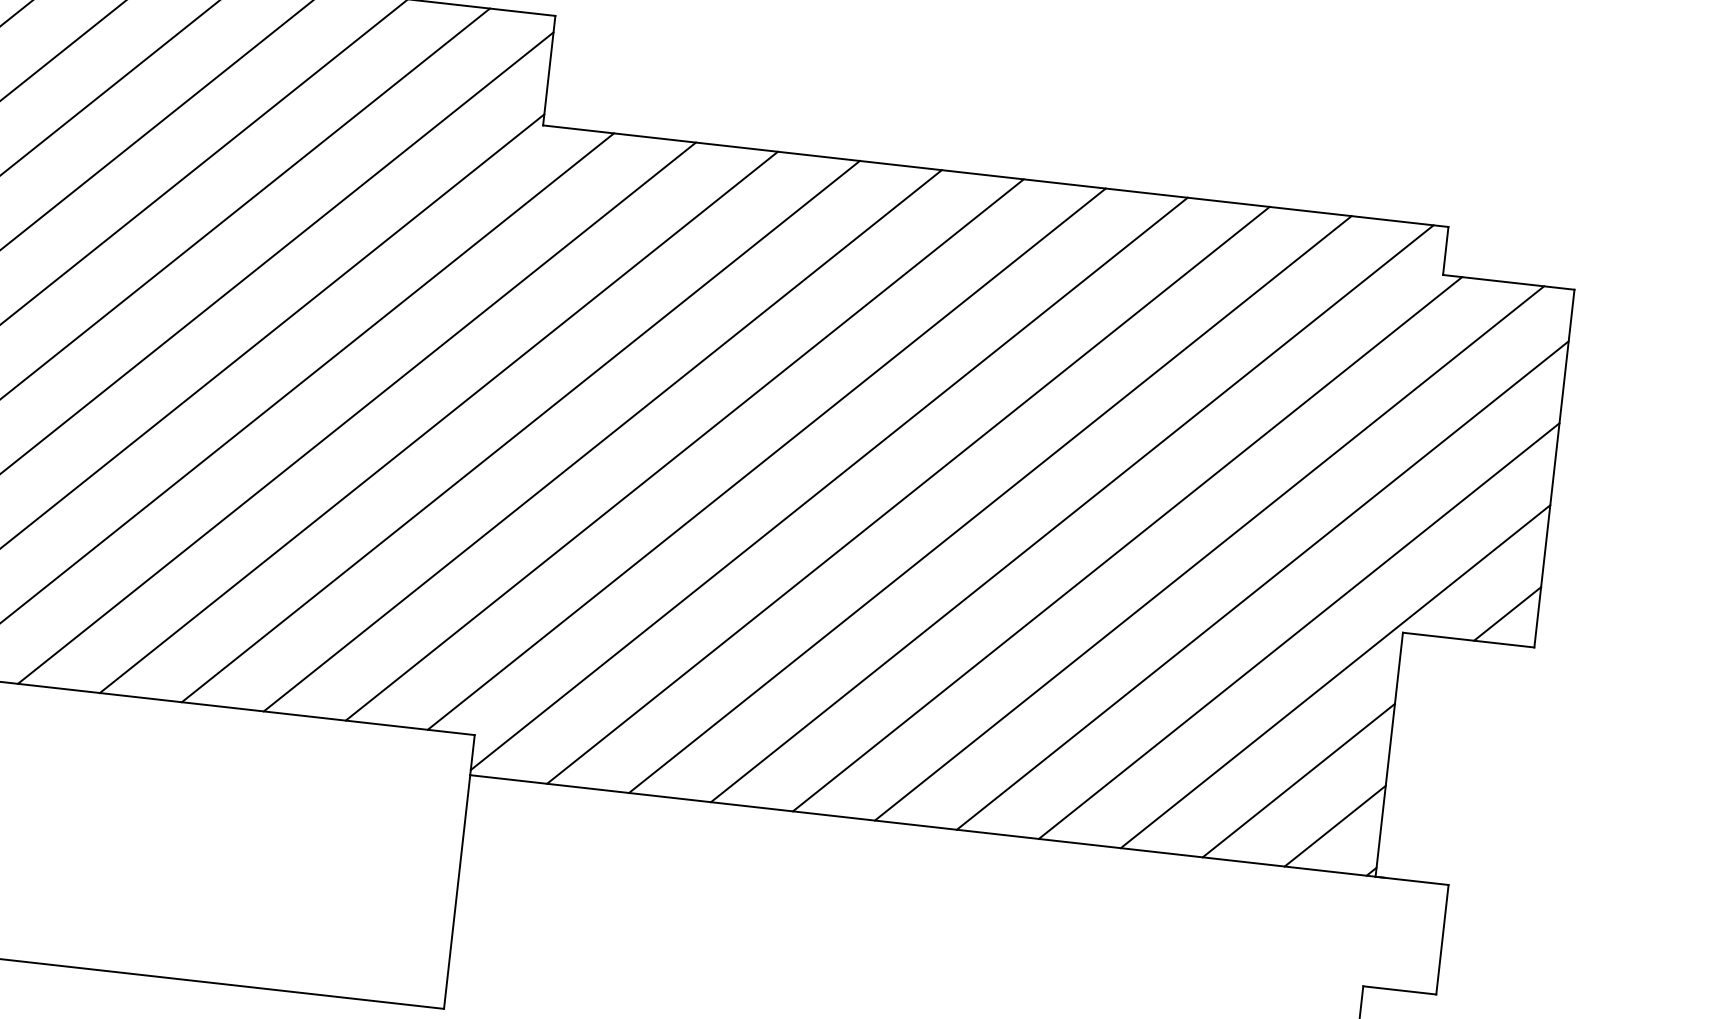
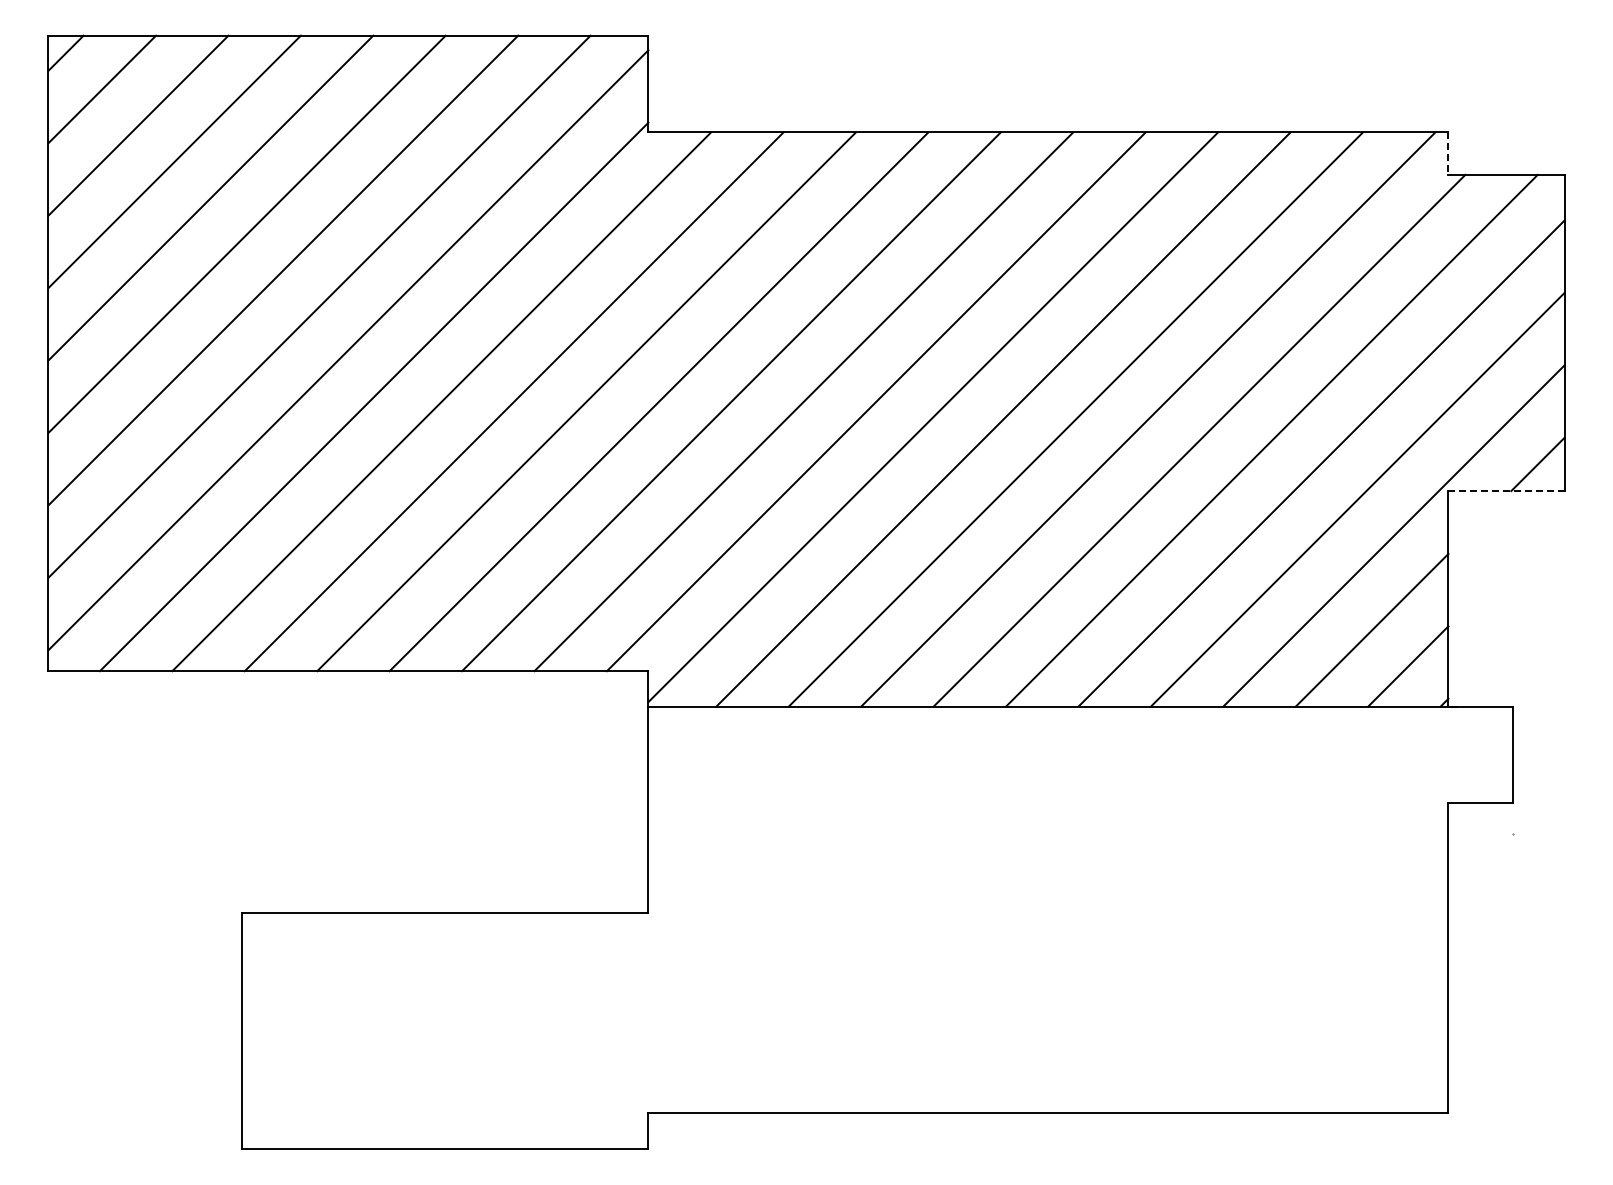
line: (1445, 251) -> (1448, 154), solid -> dashed
line: (1469, 640) -> (1507, 491), solid -> dashed

